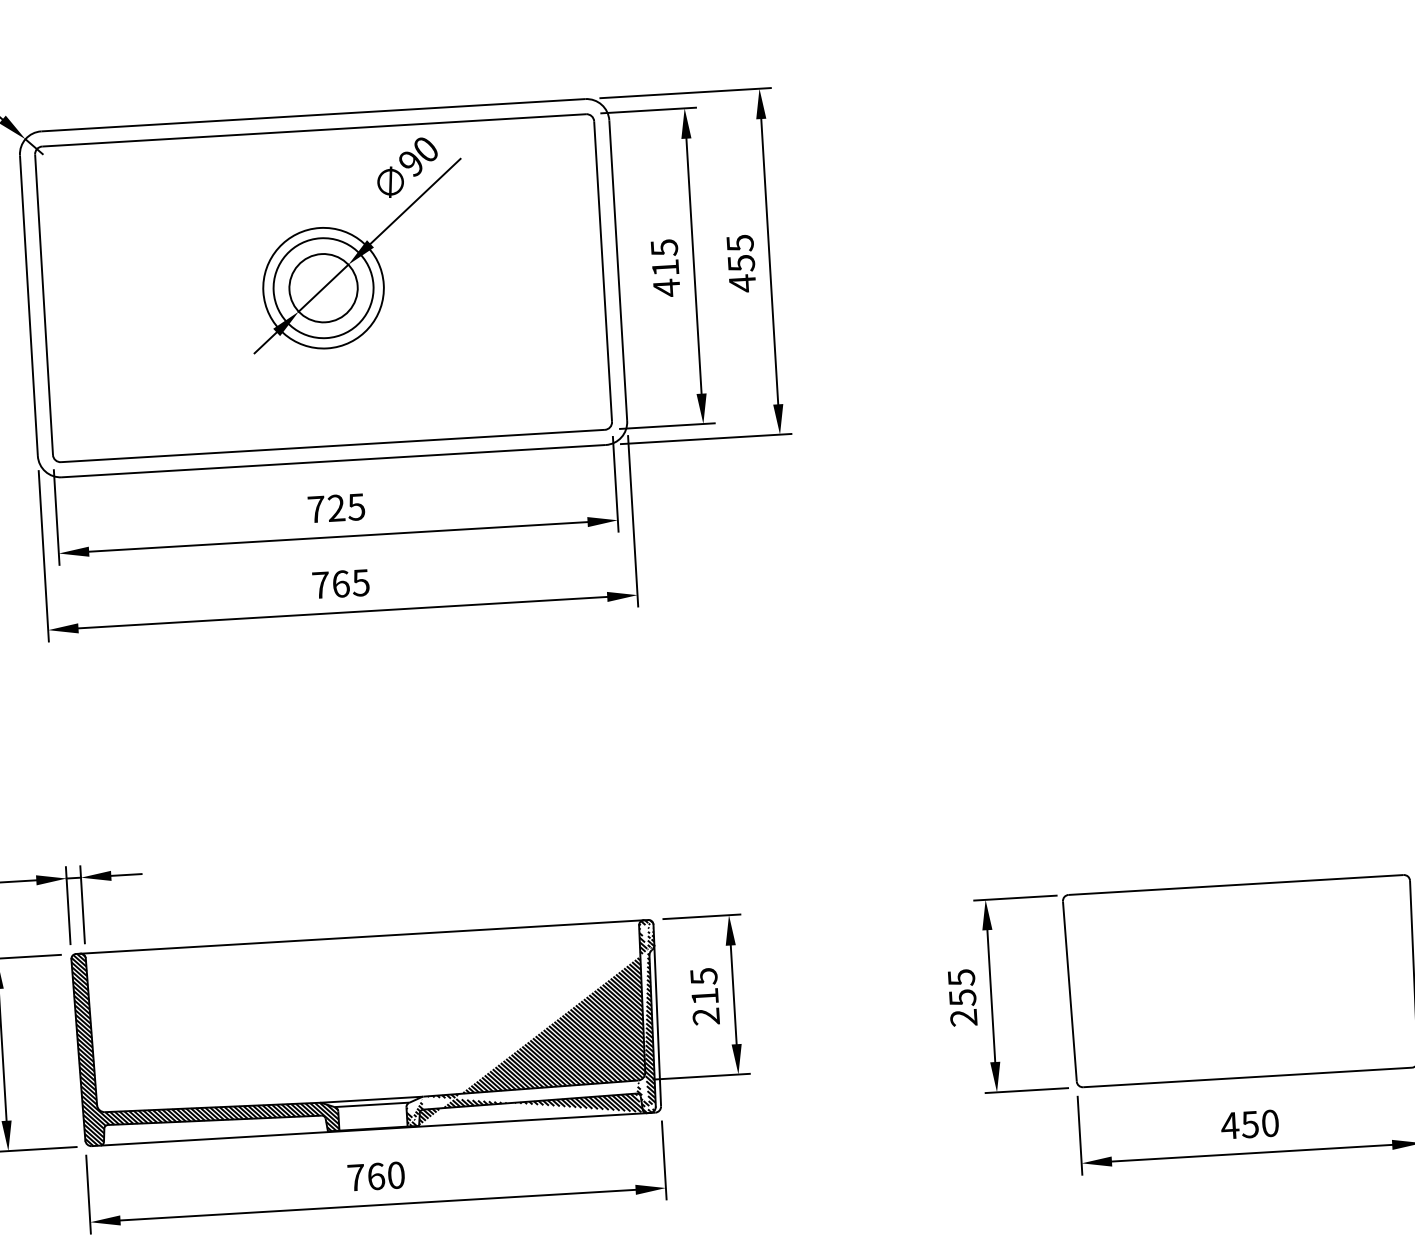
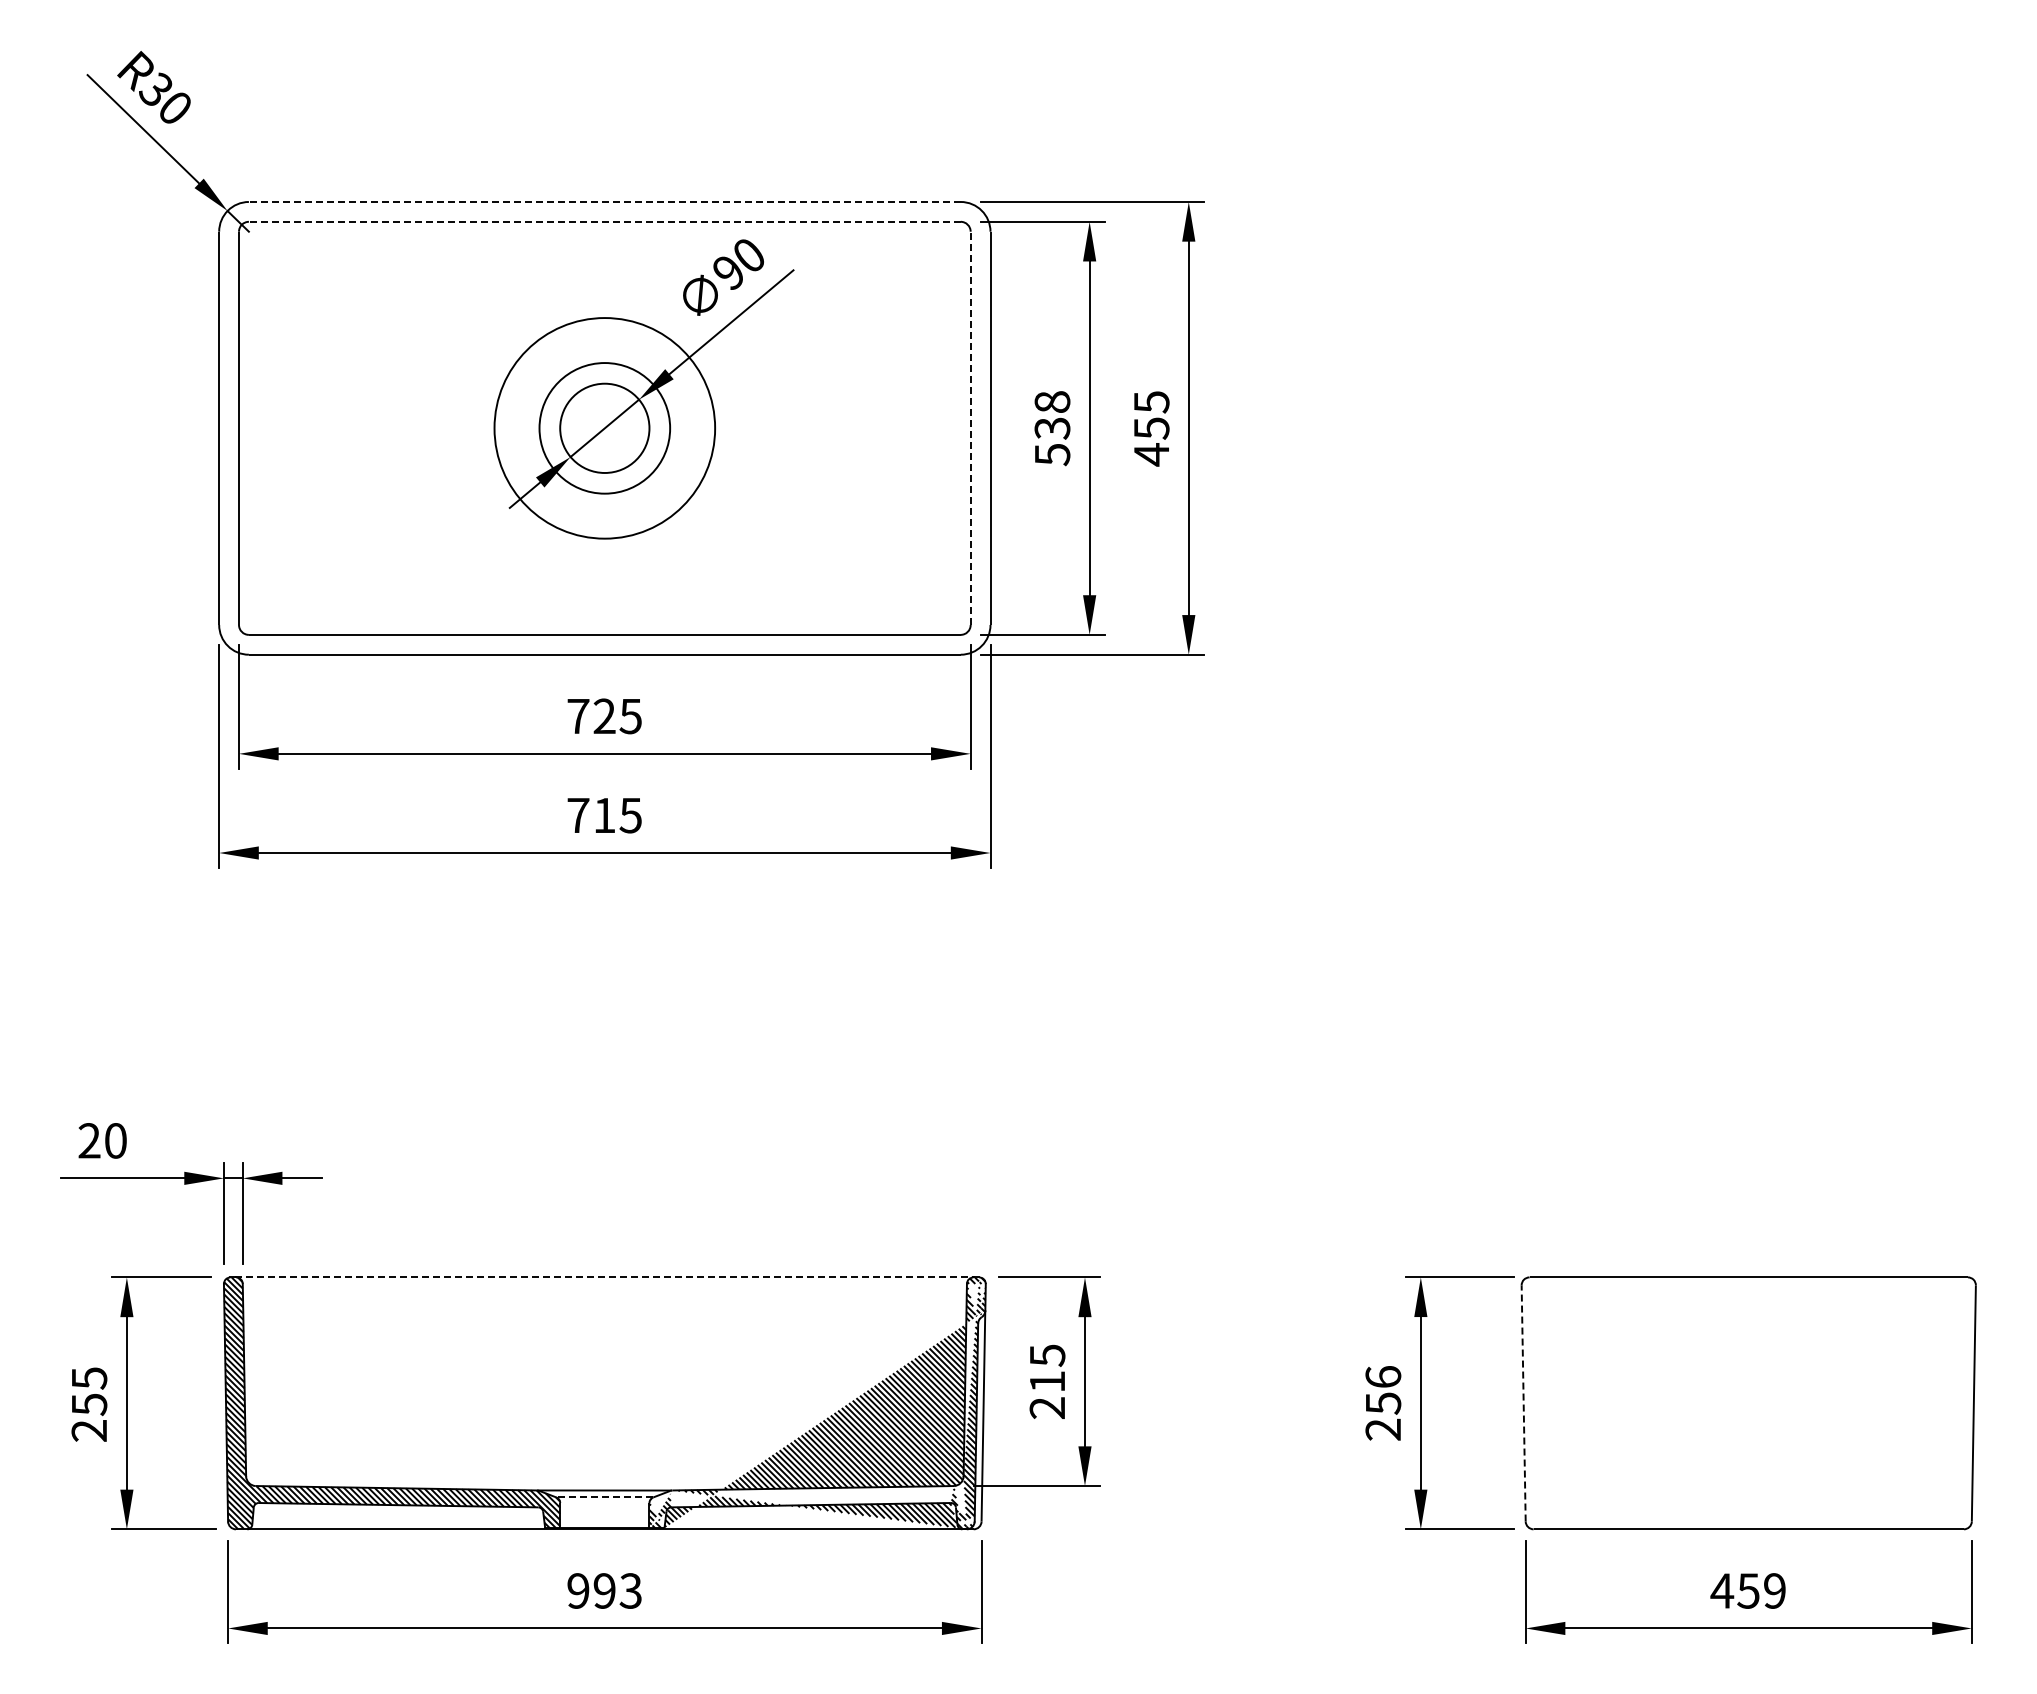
line: (313, 114) -> (604, 201), solid -> dashed
line: (313, 130) -> (604, 221), solid -> dashed
text: (665, 267) -> (1052, 428), 415 -> 538
line: (602, 271) -> (970, 428), solid -> dashed
circle: (323, 288) -> (604, 428), size x1.4
text: (340, 584) -> (604, 815), 765 -> 715
line: (361, 937) -> (604, 1277), solid -> dashed
text: (961, 978) -> (1383, 1377), 255 -> 256
line: (1069, 991) -> (1523, 1403), solid -> dashed
line: (371, 1105) -> (604, 1497), solid -> dashed
text: (1270, 1123) -> (1774, 1590), 450 -> 459
text: (376, 1176) -> (604, 1590), 760 -> 993

